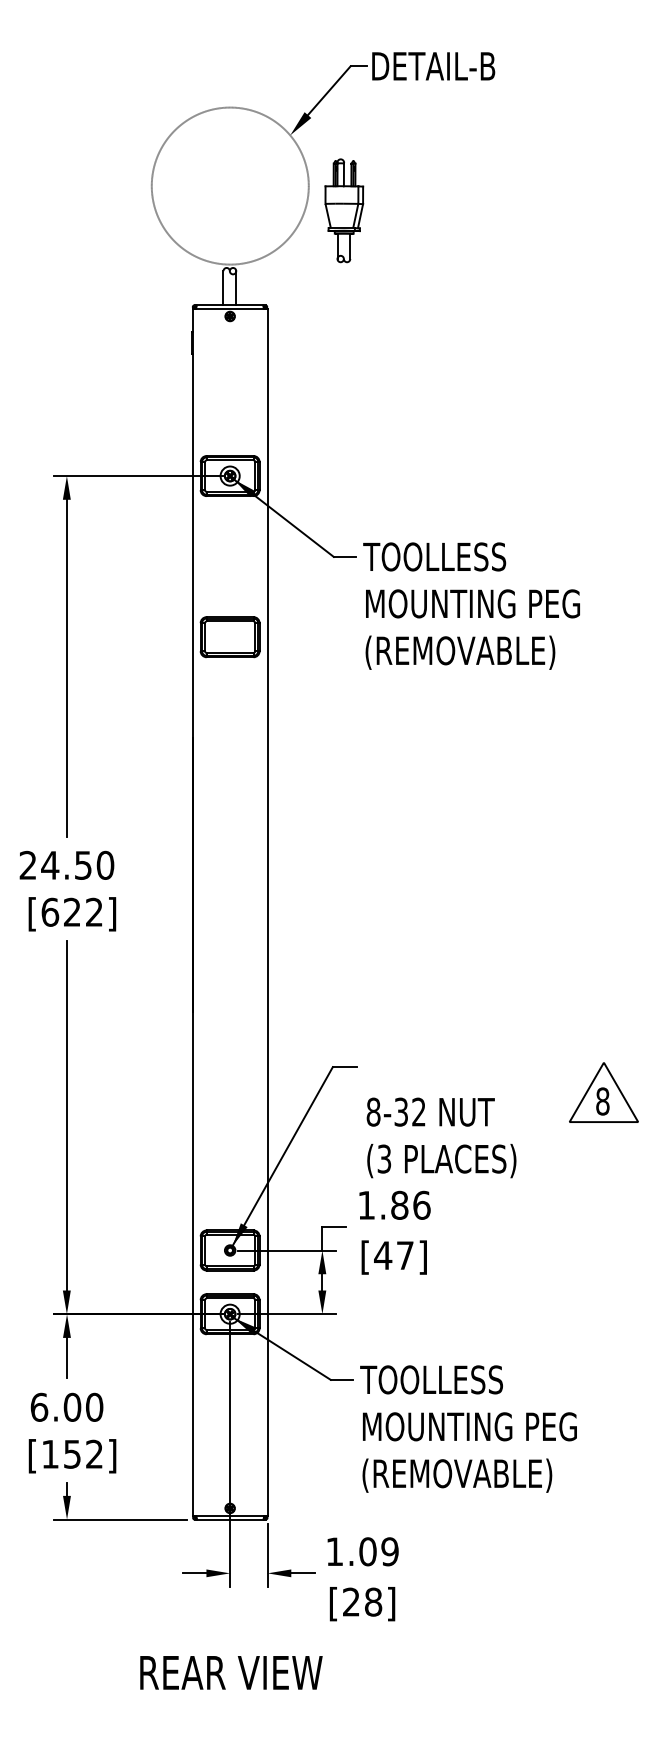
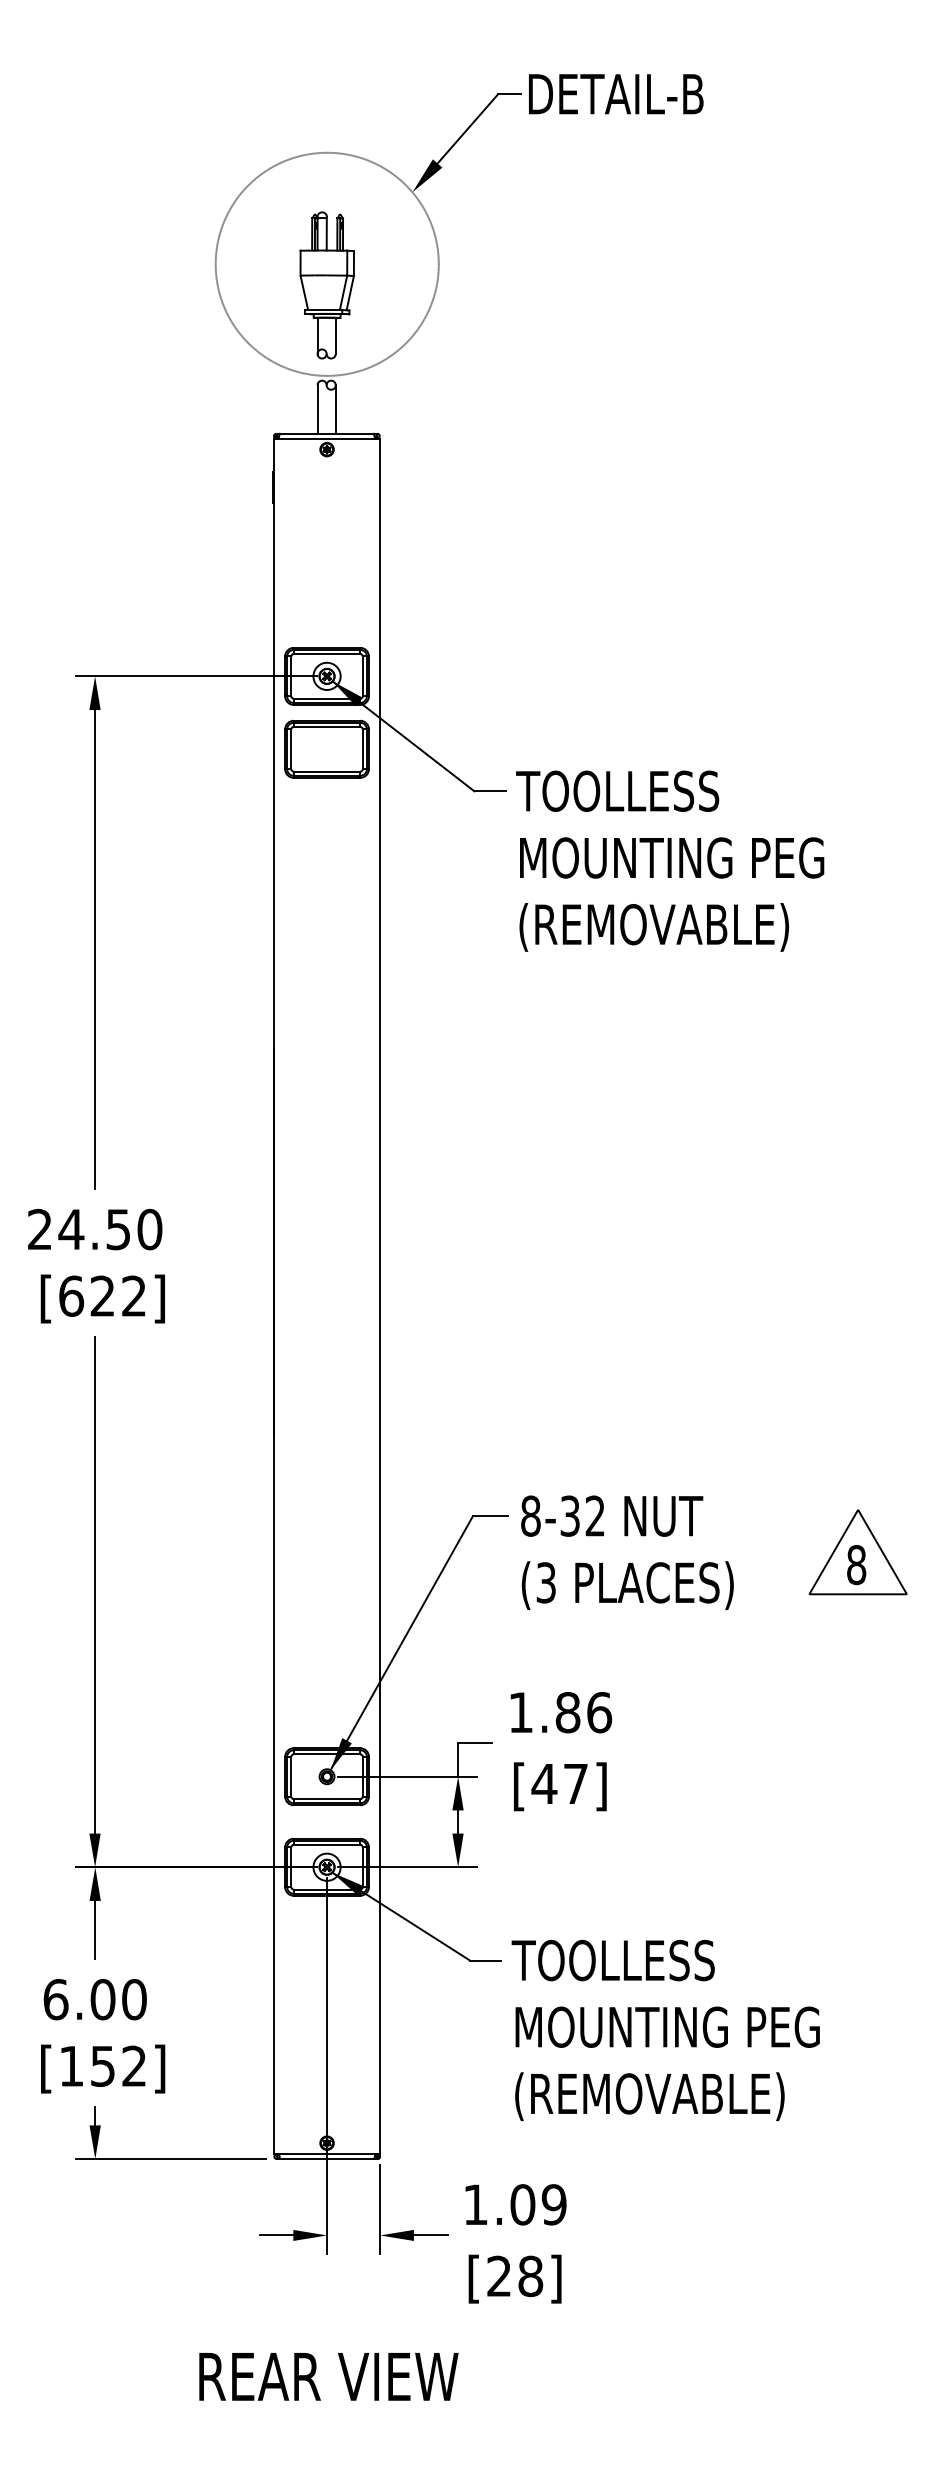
part: (343, 210) -> (326, 285), moved
part: (229, 637) -> (326, 749), moved
text: (441, 1137) -> (627, 1552), moved

